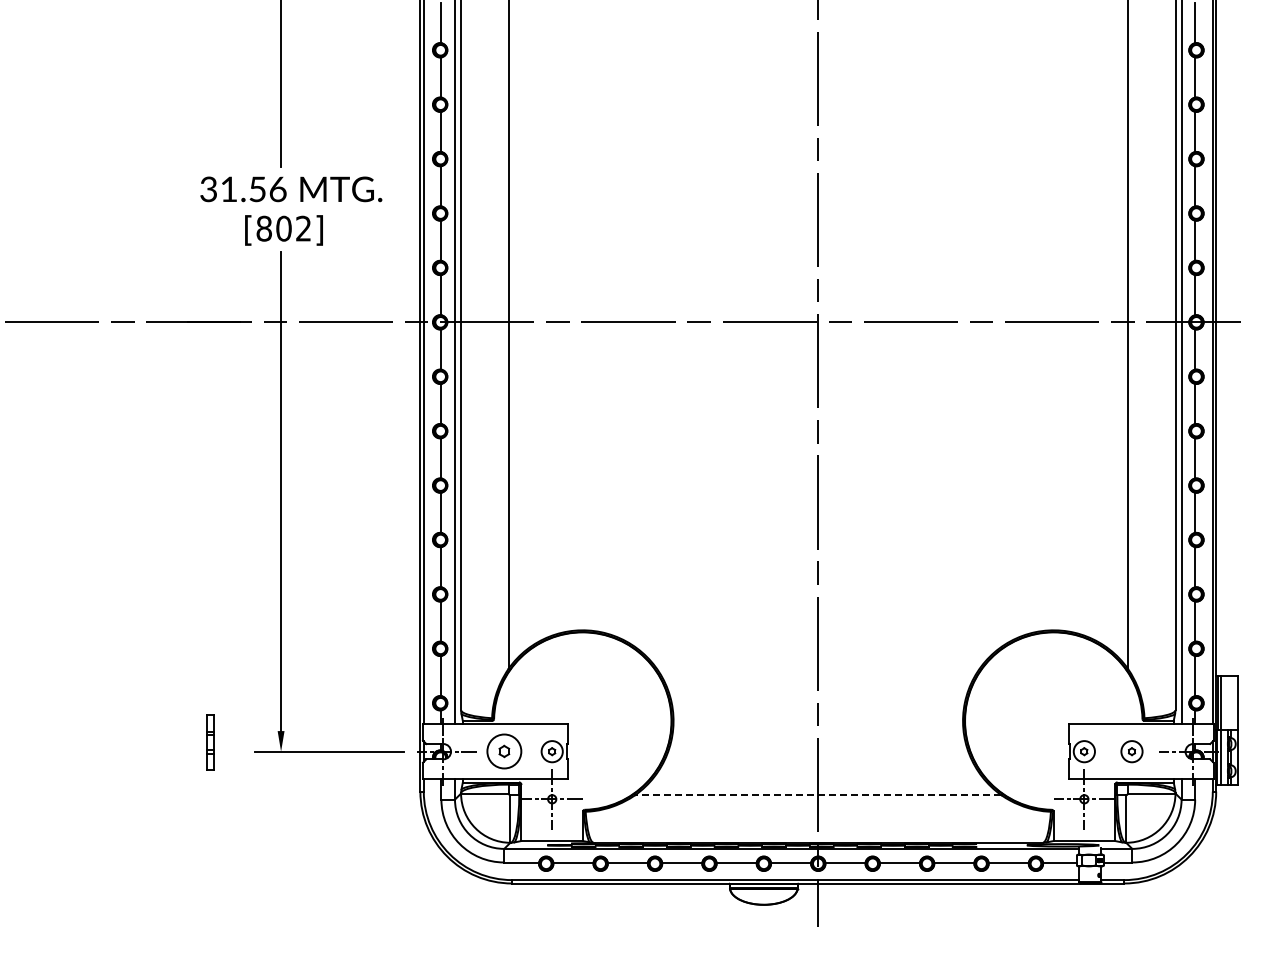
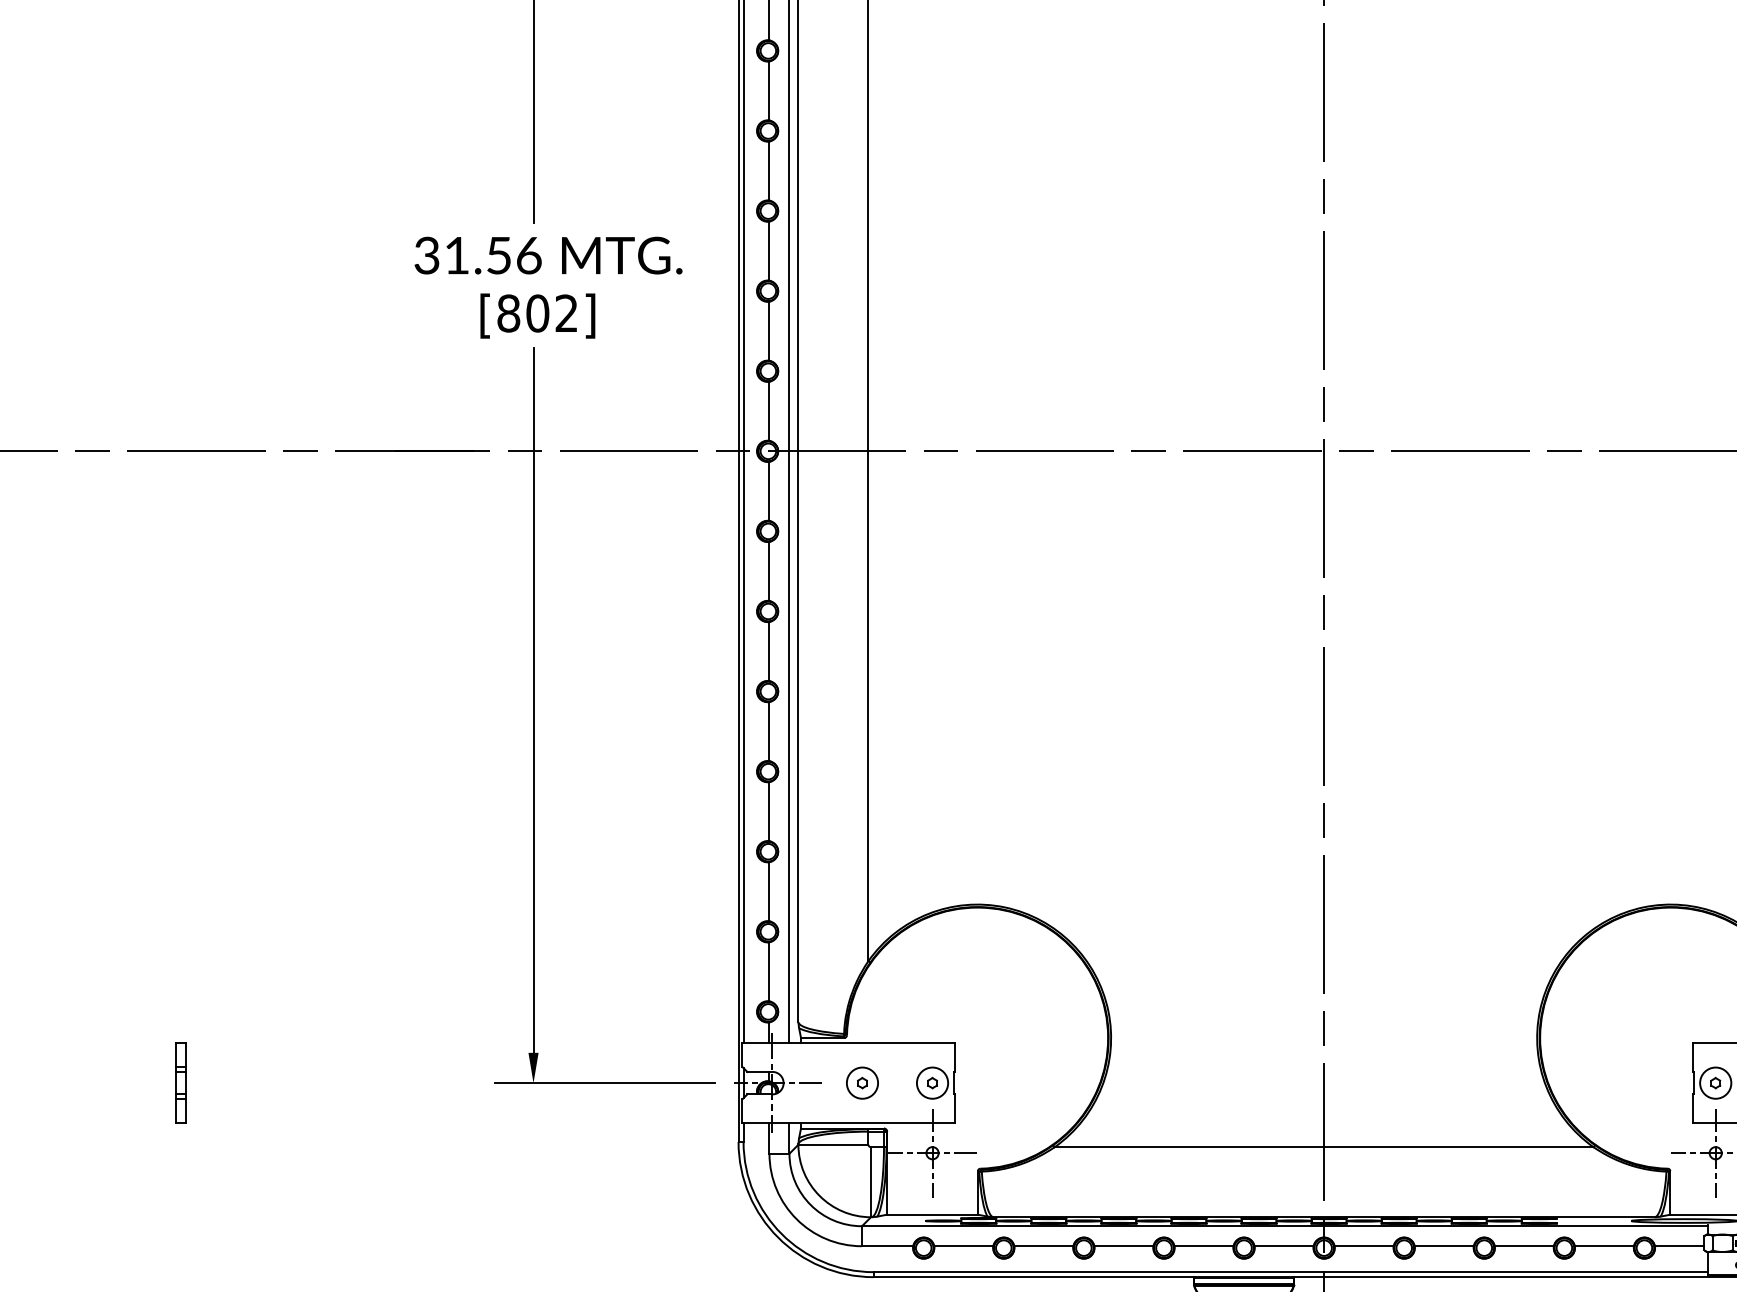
part: (210, 742) -> (180, 1082), moved
part: (504, 751) -> (862, 1082), size x0.62
line: (817, 795) -> (1322, 1147), dashed -> solid

